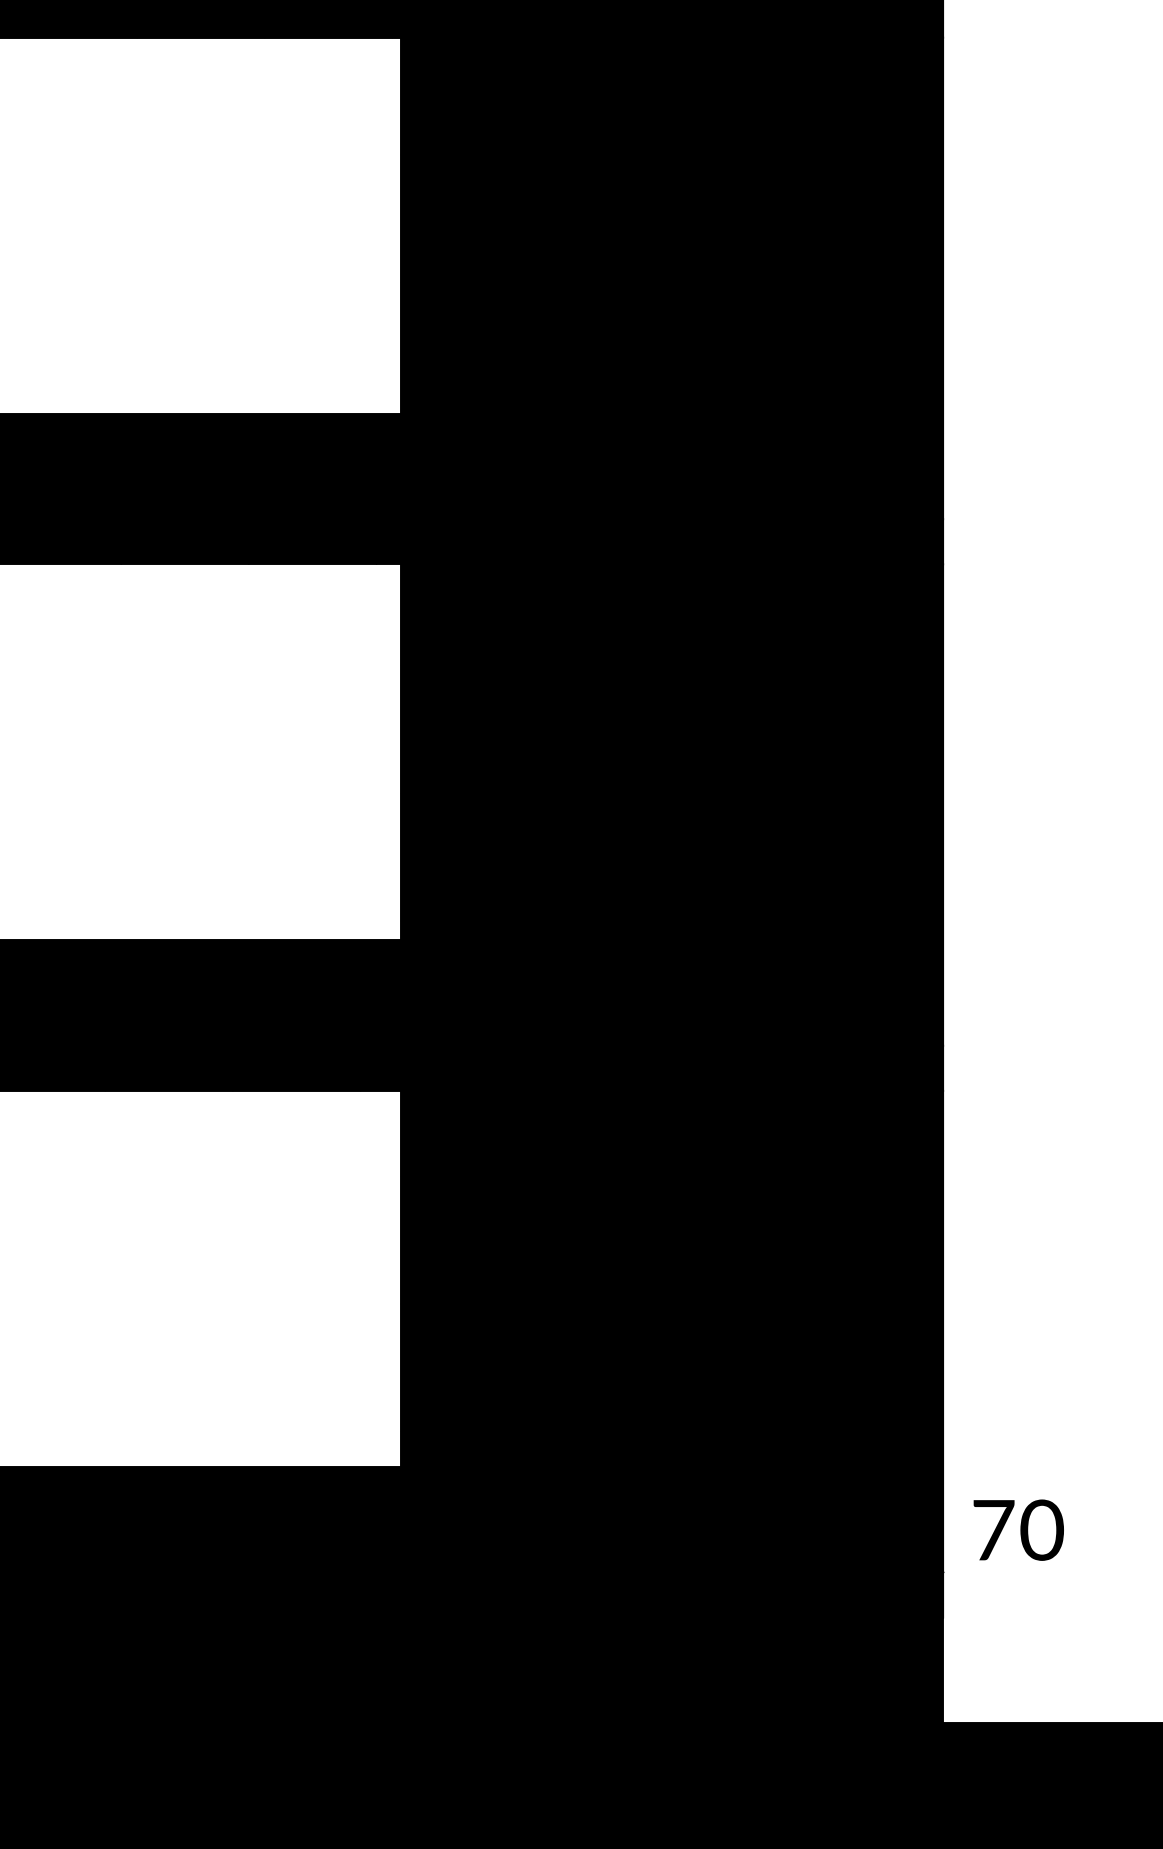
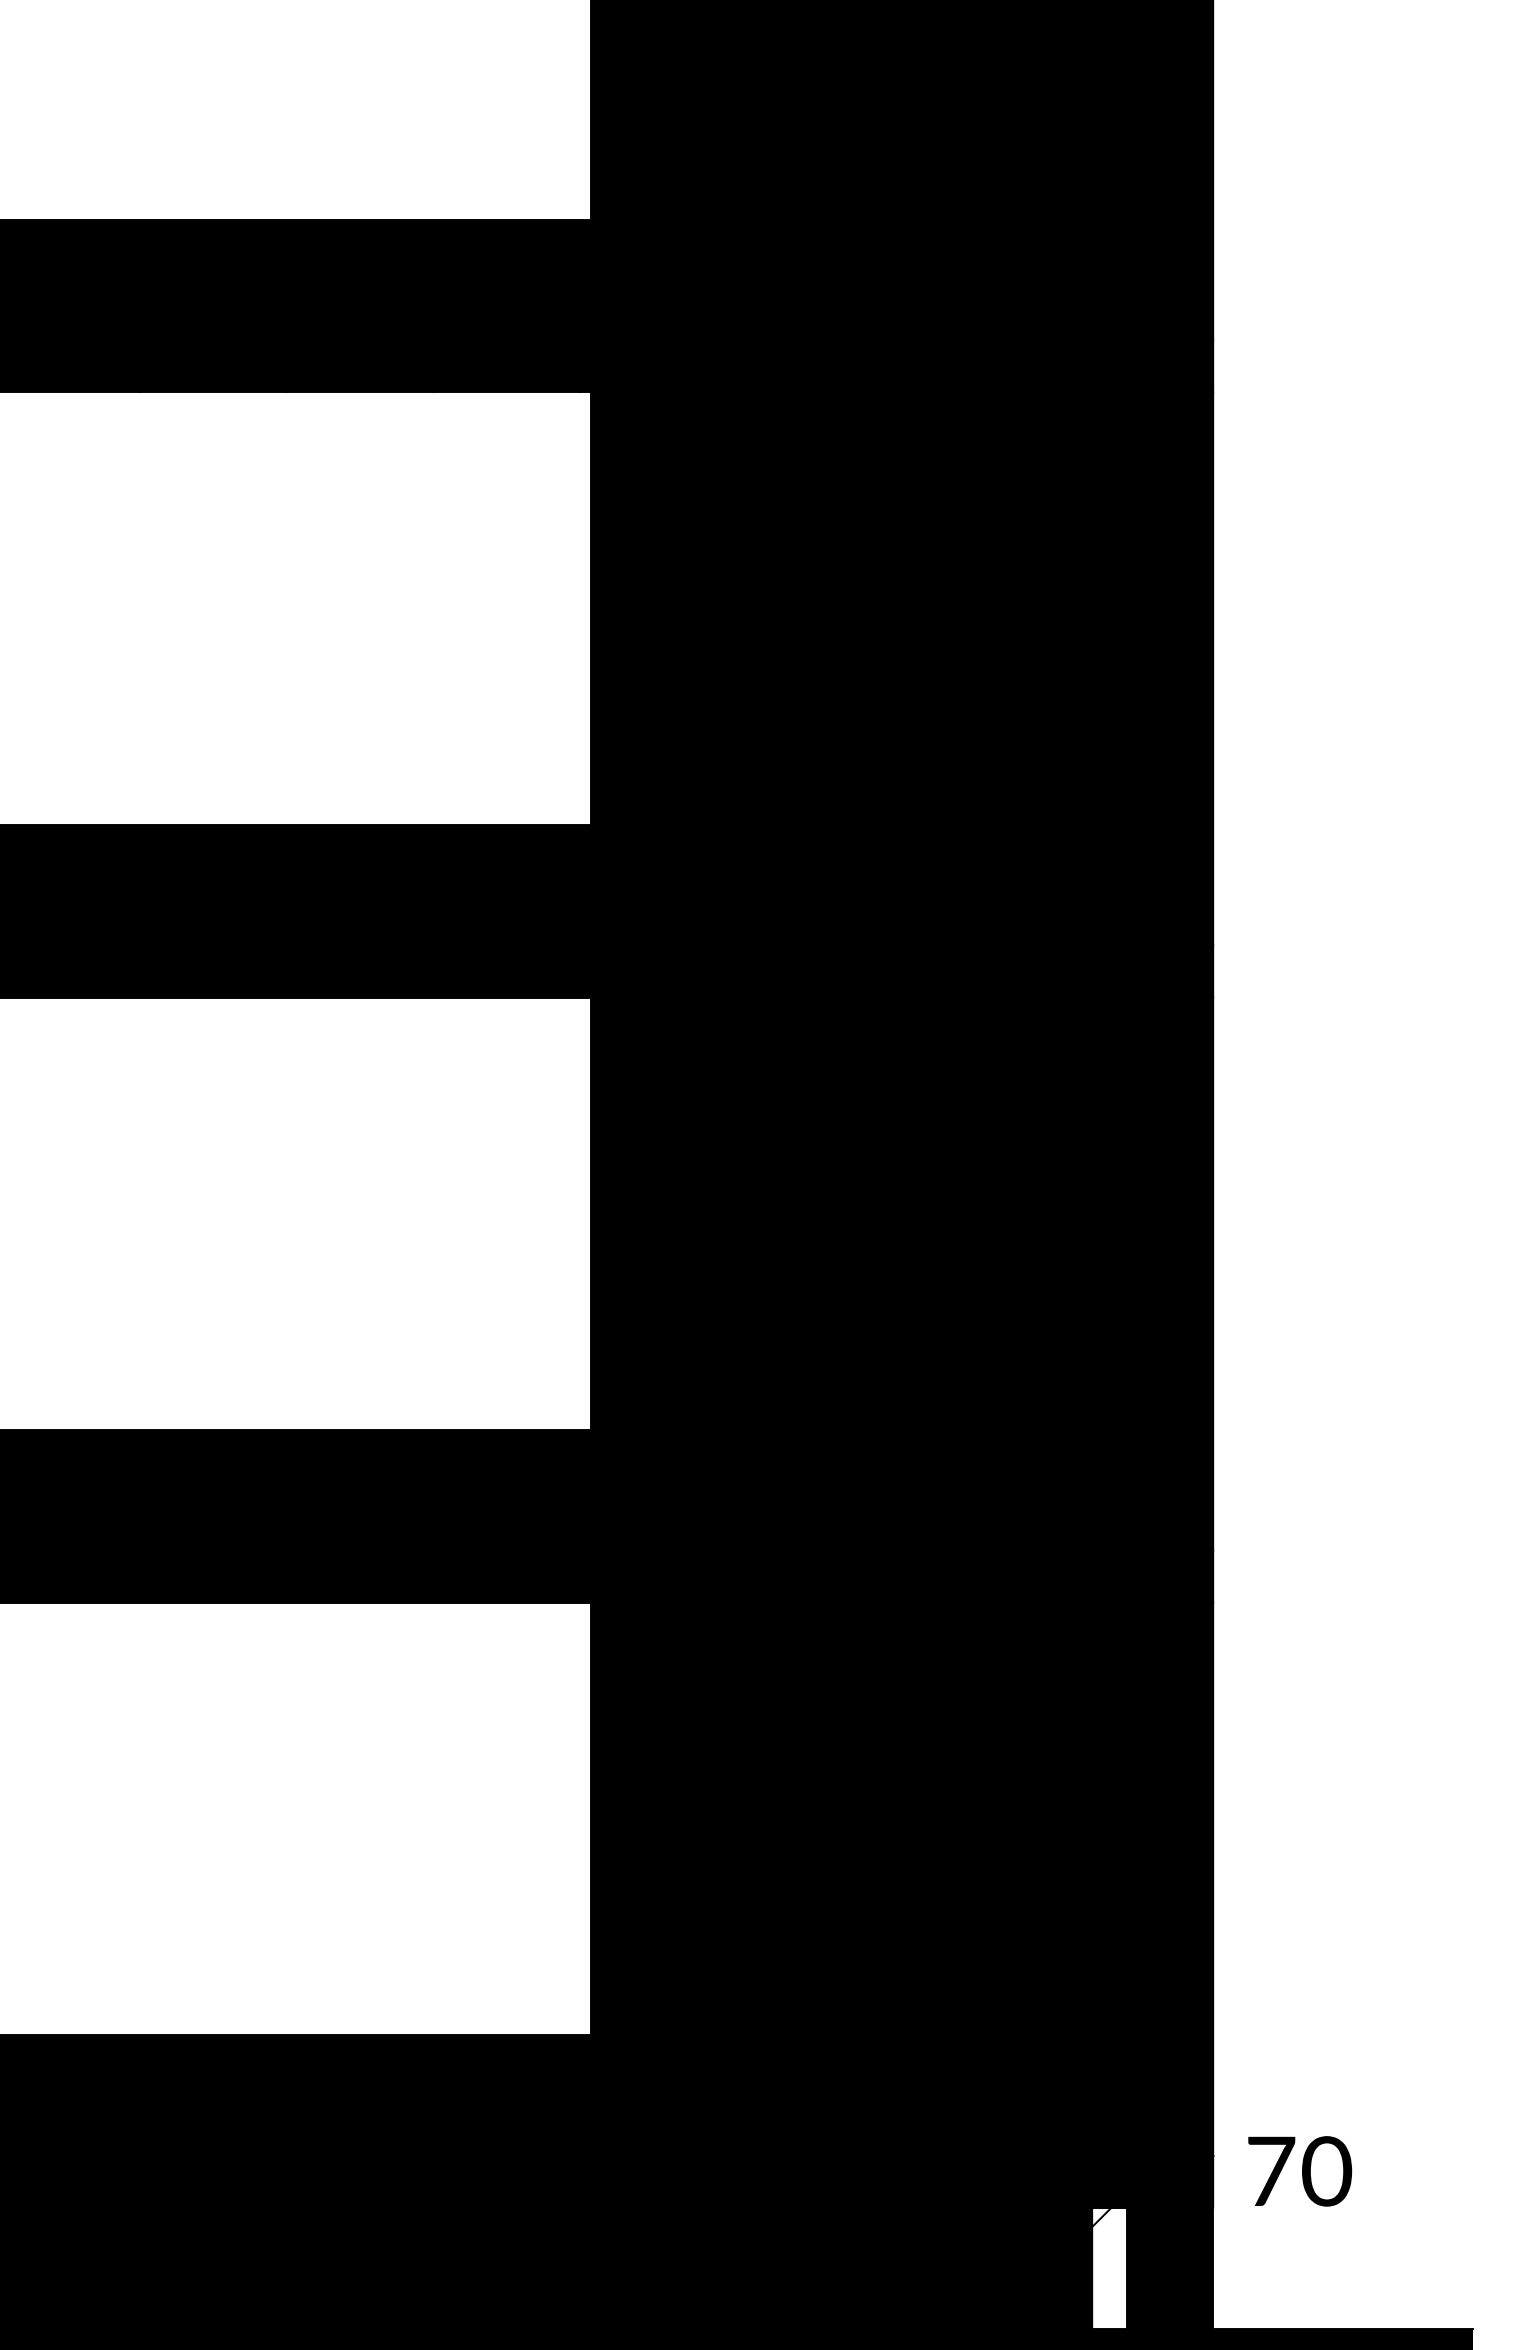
text: (1019, 1530) -> (1300, 2171), moved
fill: (852, 1669) -> (1109, 2267), removed

